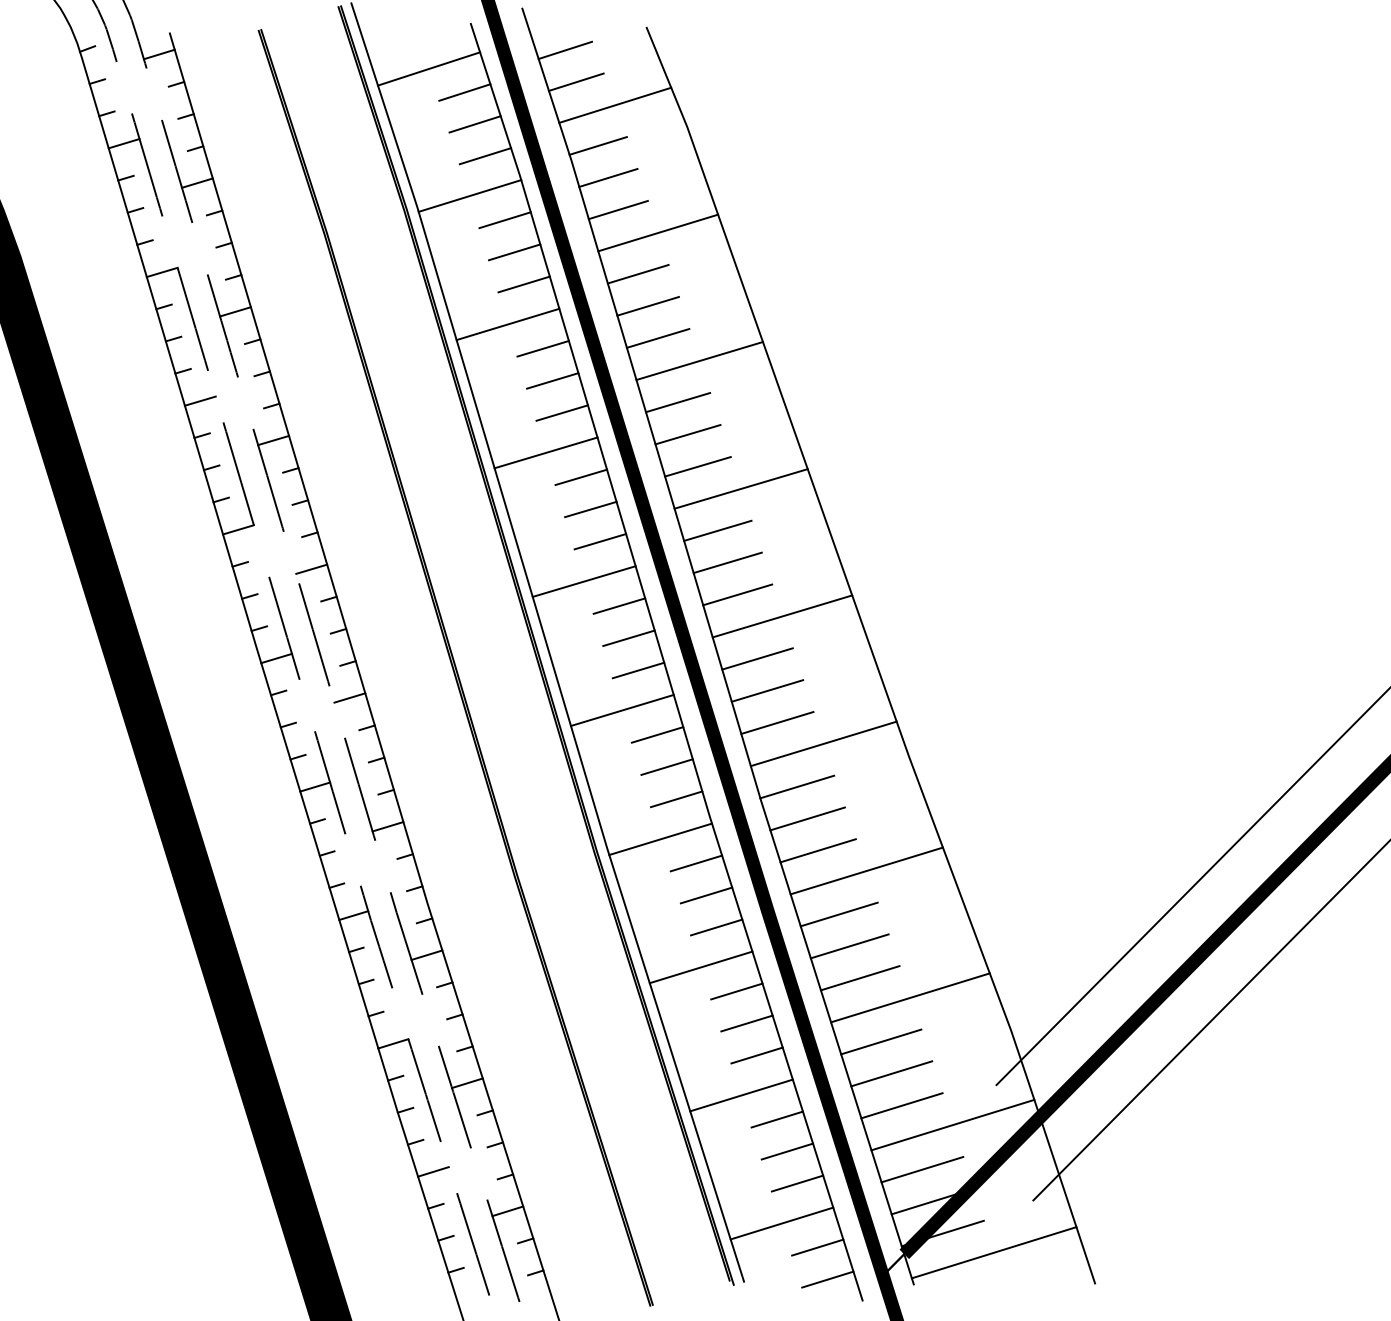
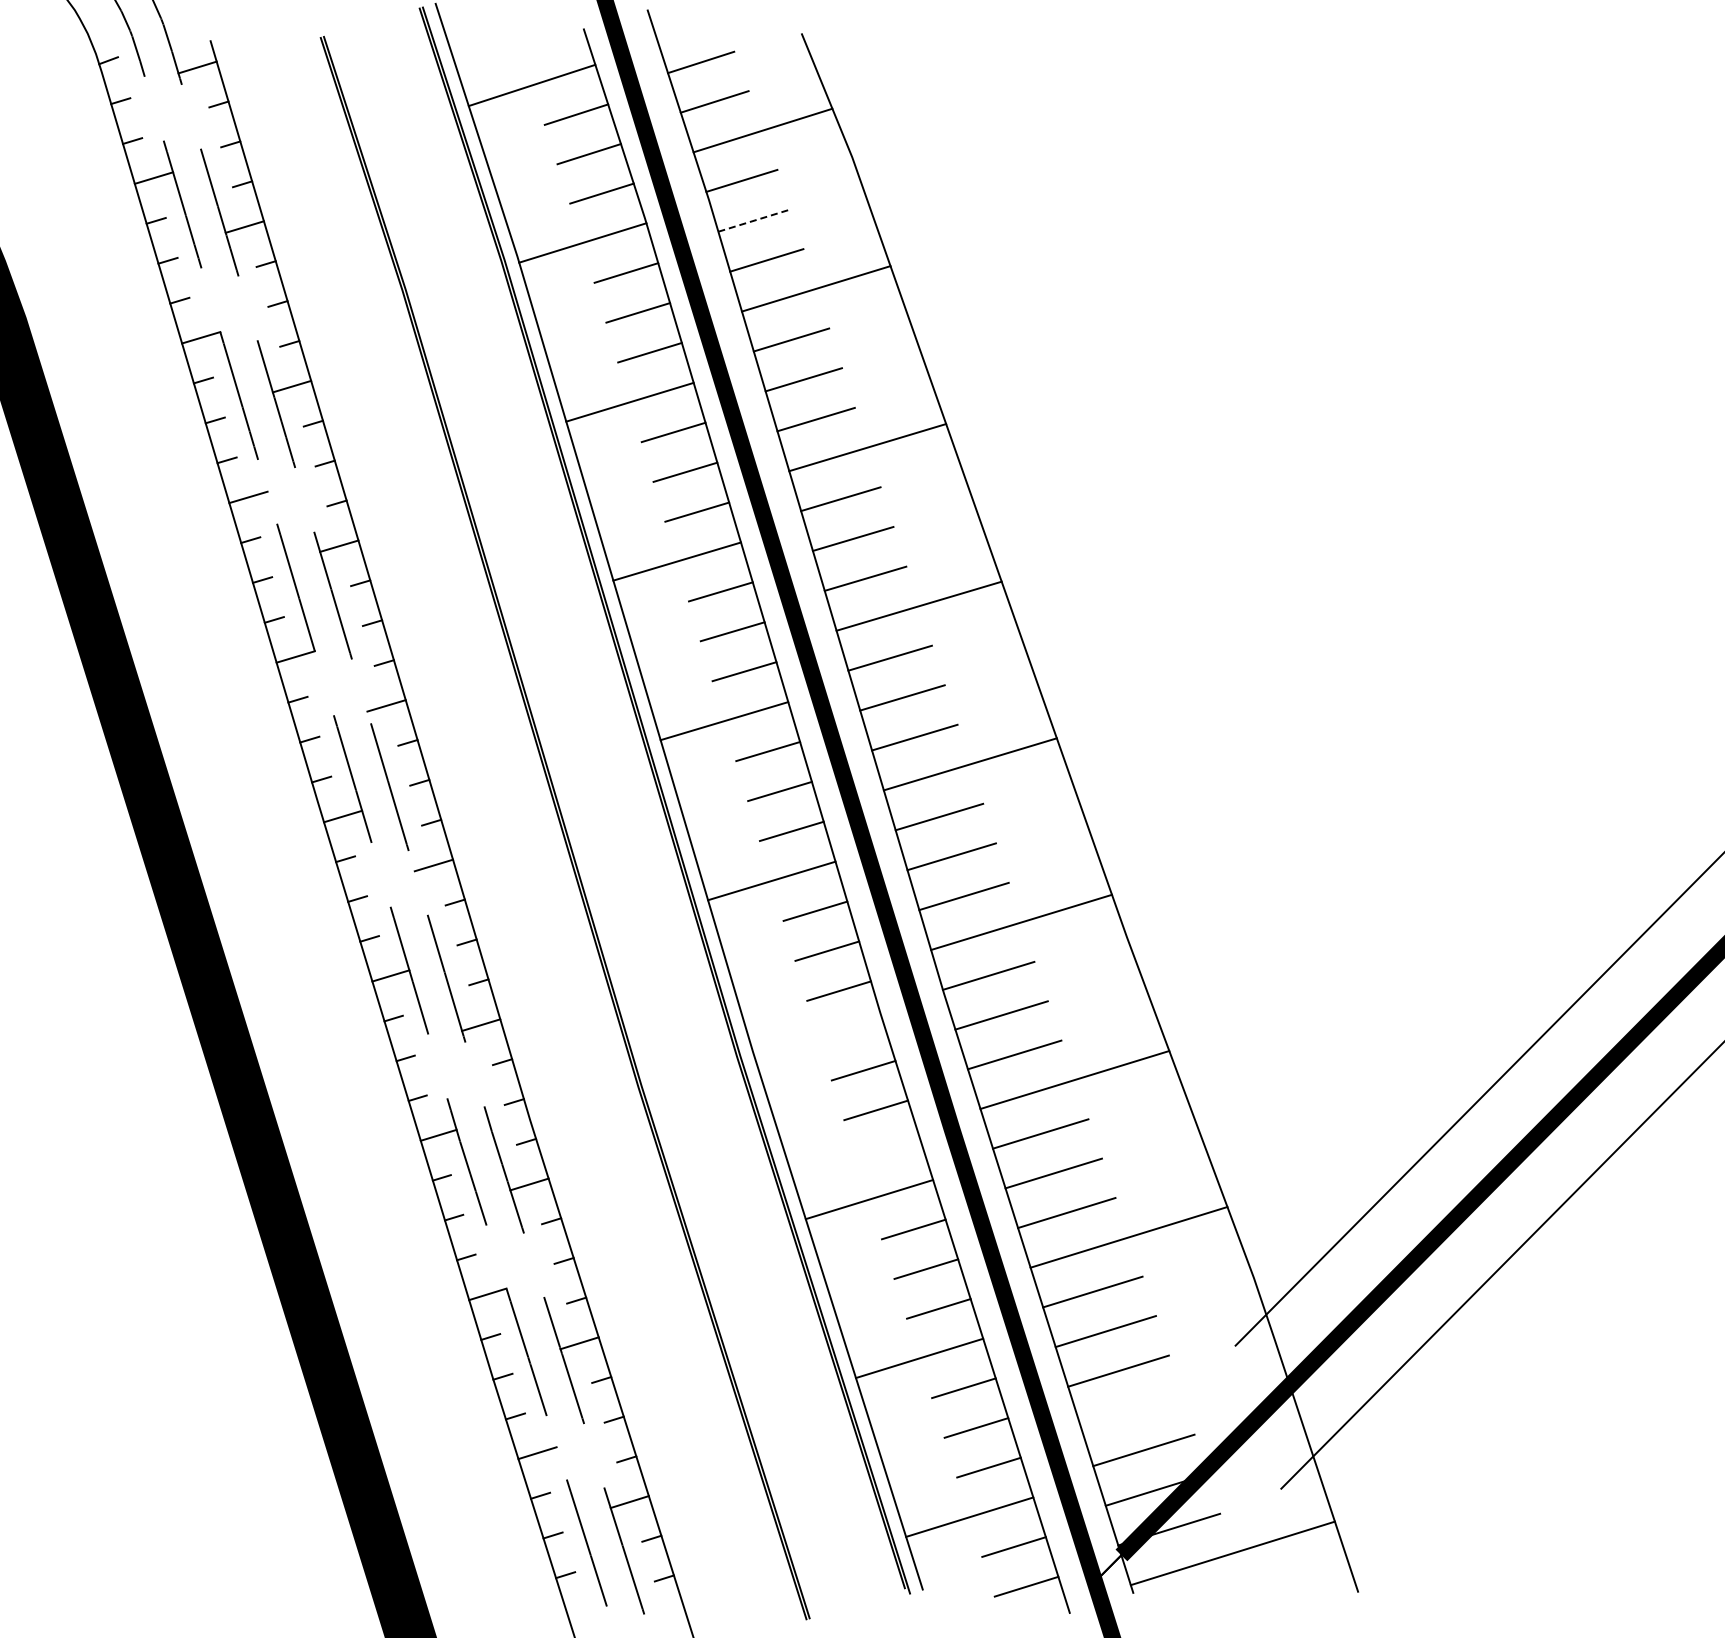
line: (608, 177) -> (754, 220), solid -> dashed
line: (660, 839) -> (818, 1040), removed
line: (716, 927) -> (888, 1149), removed
line: (952, 1124) -> (1181, 1394), removed

